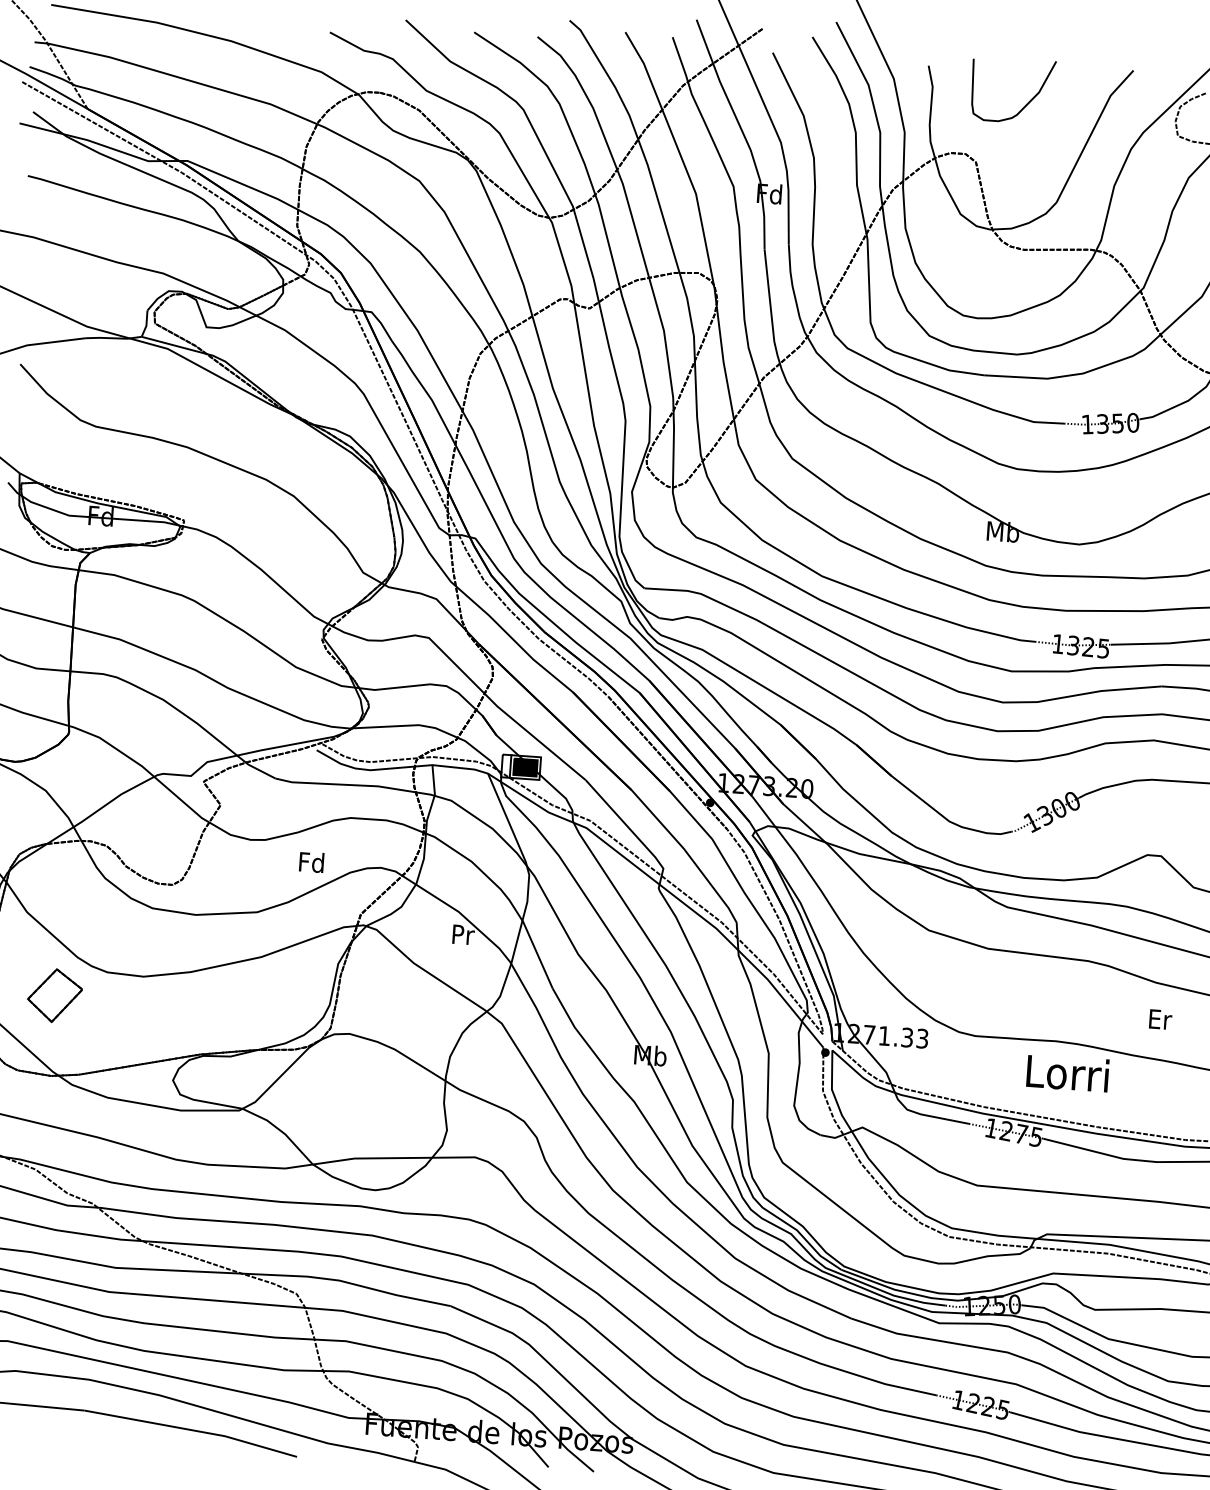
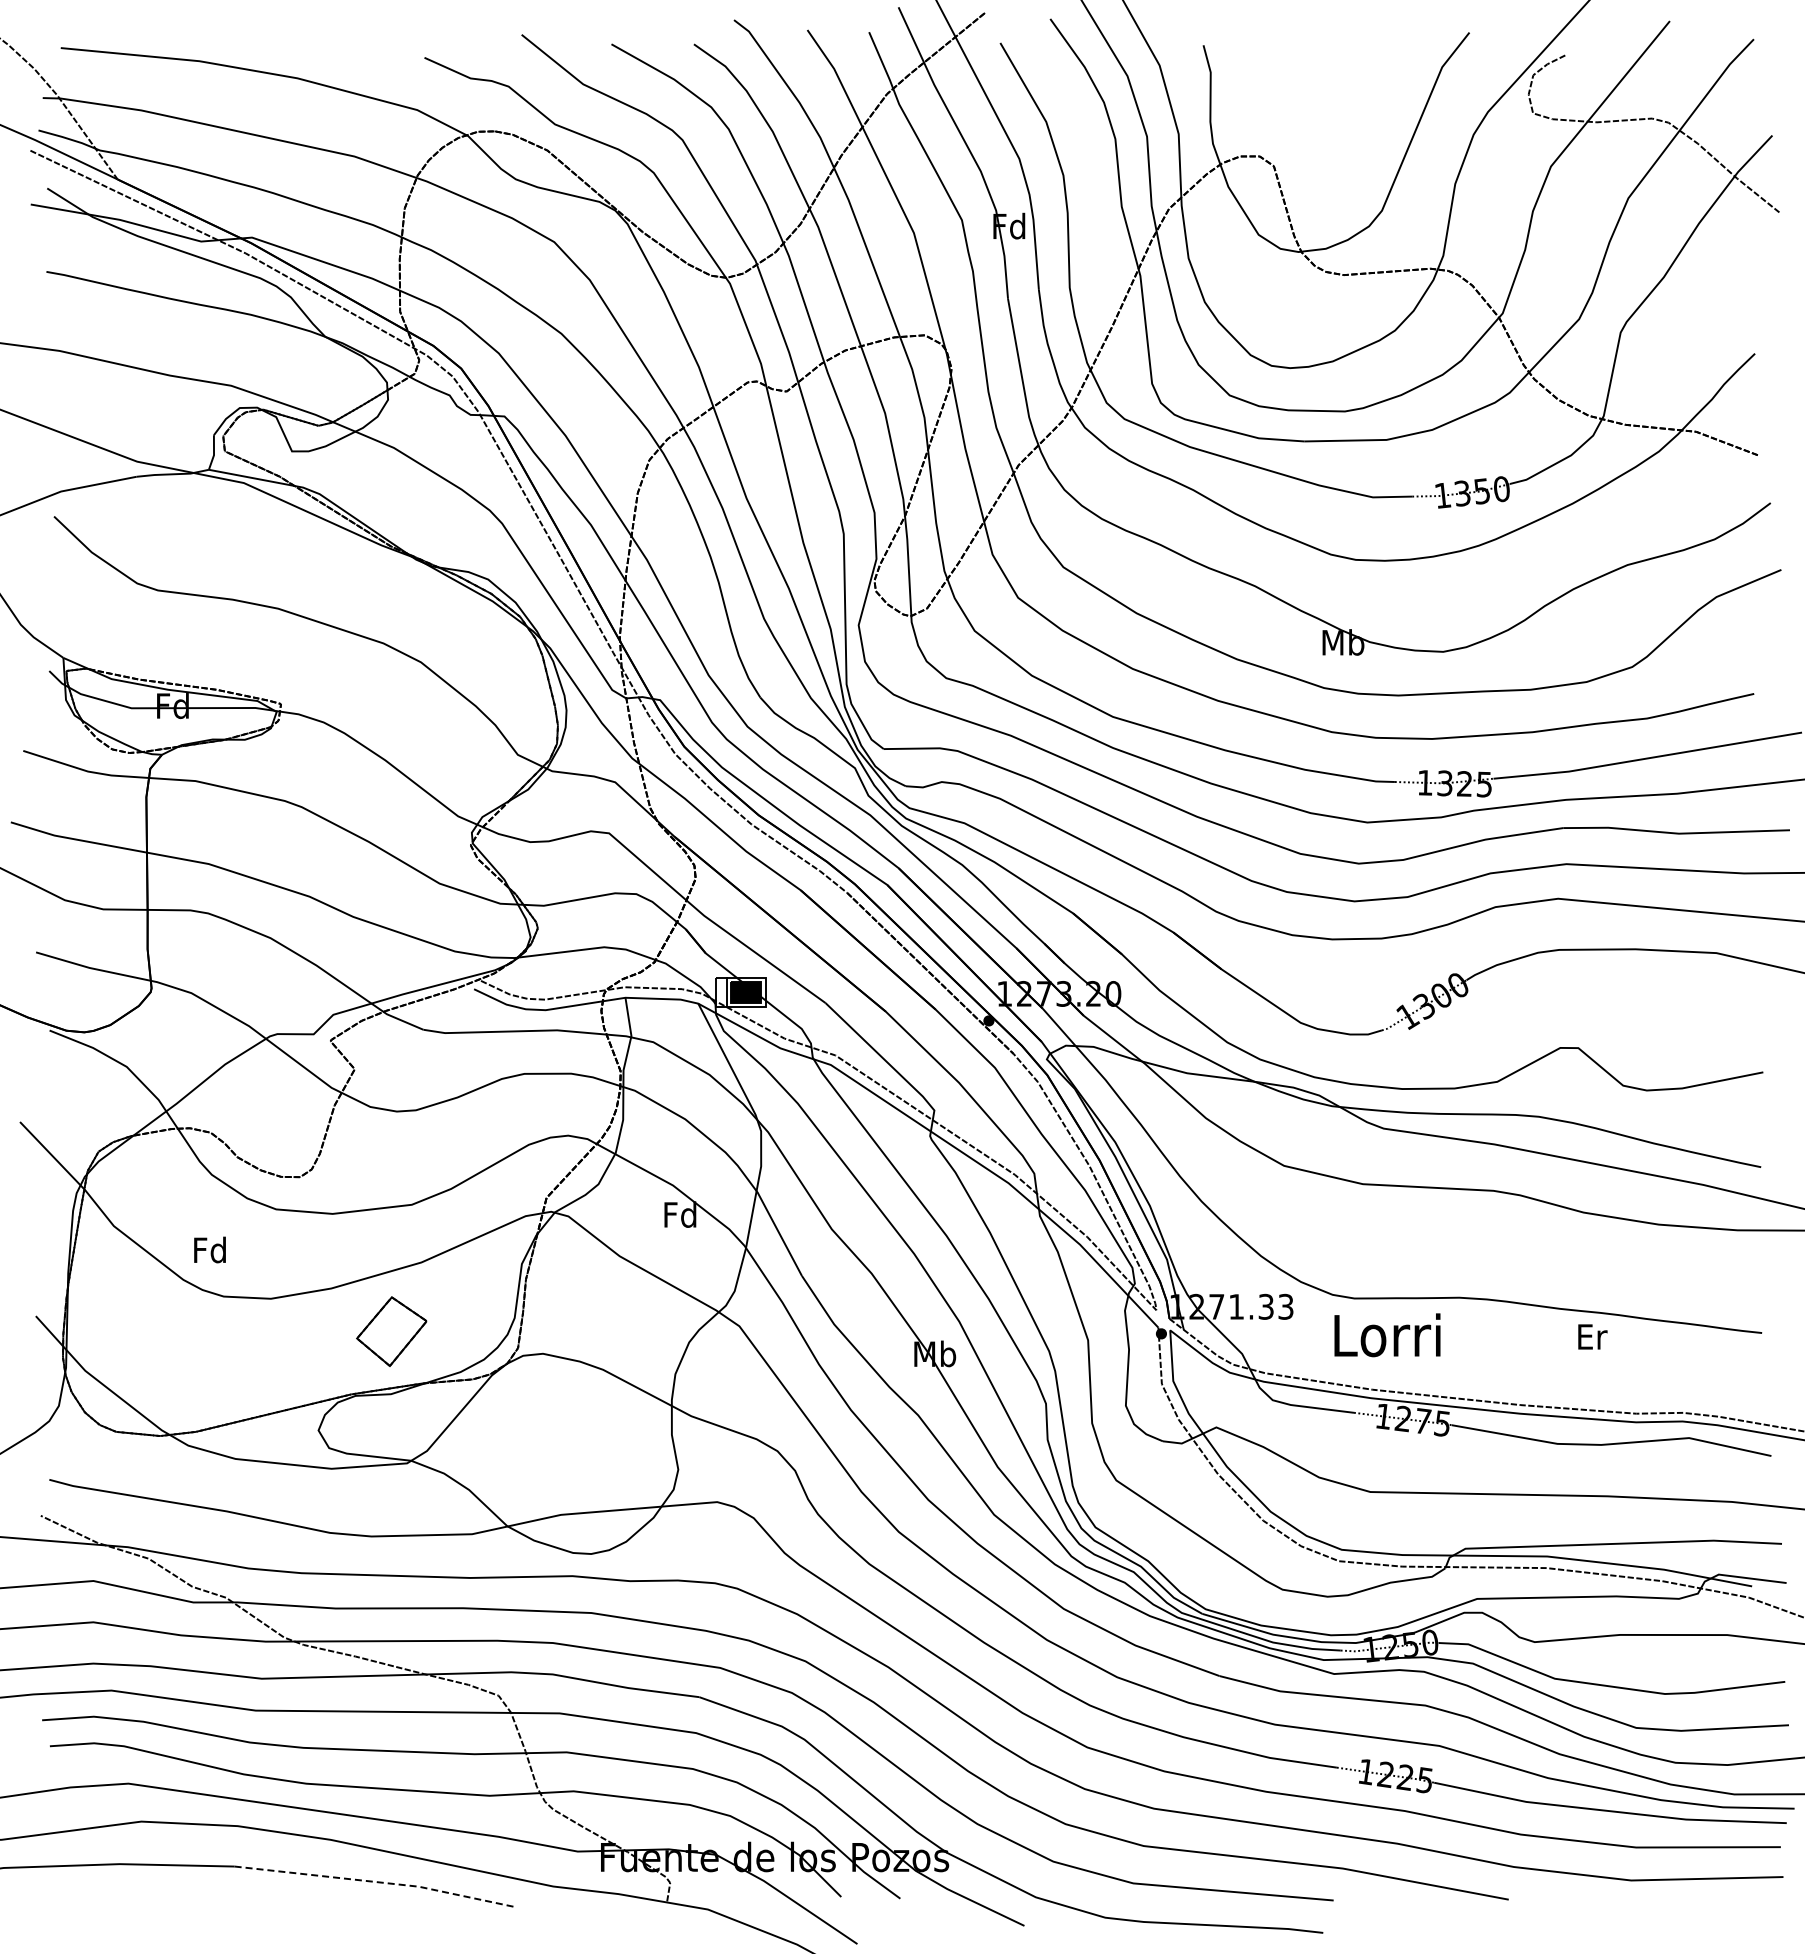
curve: (1025, 105) -> (1332, 87), removed
text: (311, 861) -> (209, 1249), moved
text: (462, 934) -> (680, 1214), Pr -> Fd
part: (54, 995) -> (391, 1331), moved
text: (1160, 1019) -> (1592, 1336), moved
text: (1067, 1073) -> (1387, 1335), moved
line: (192, 1430) -> (376, 1882), solid -> dashed

